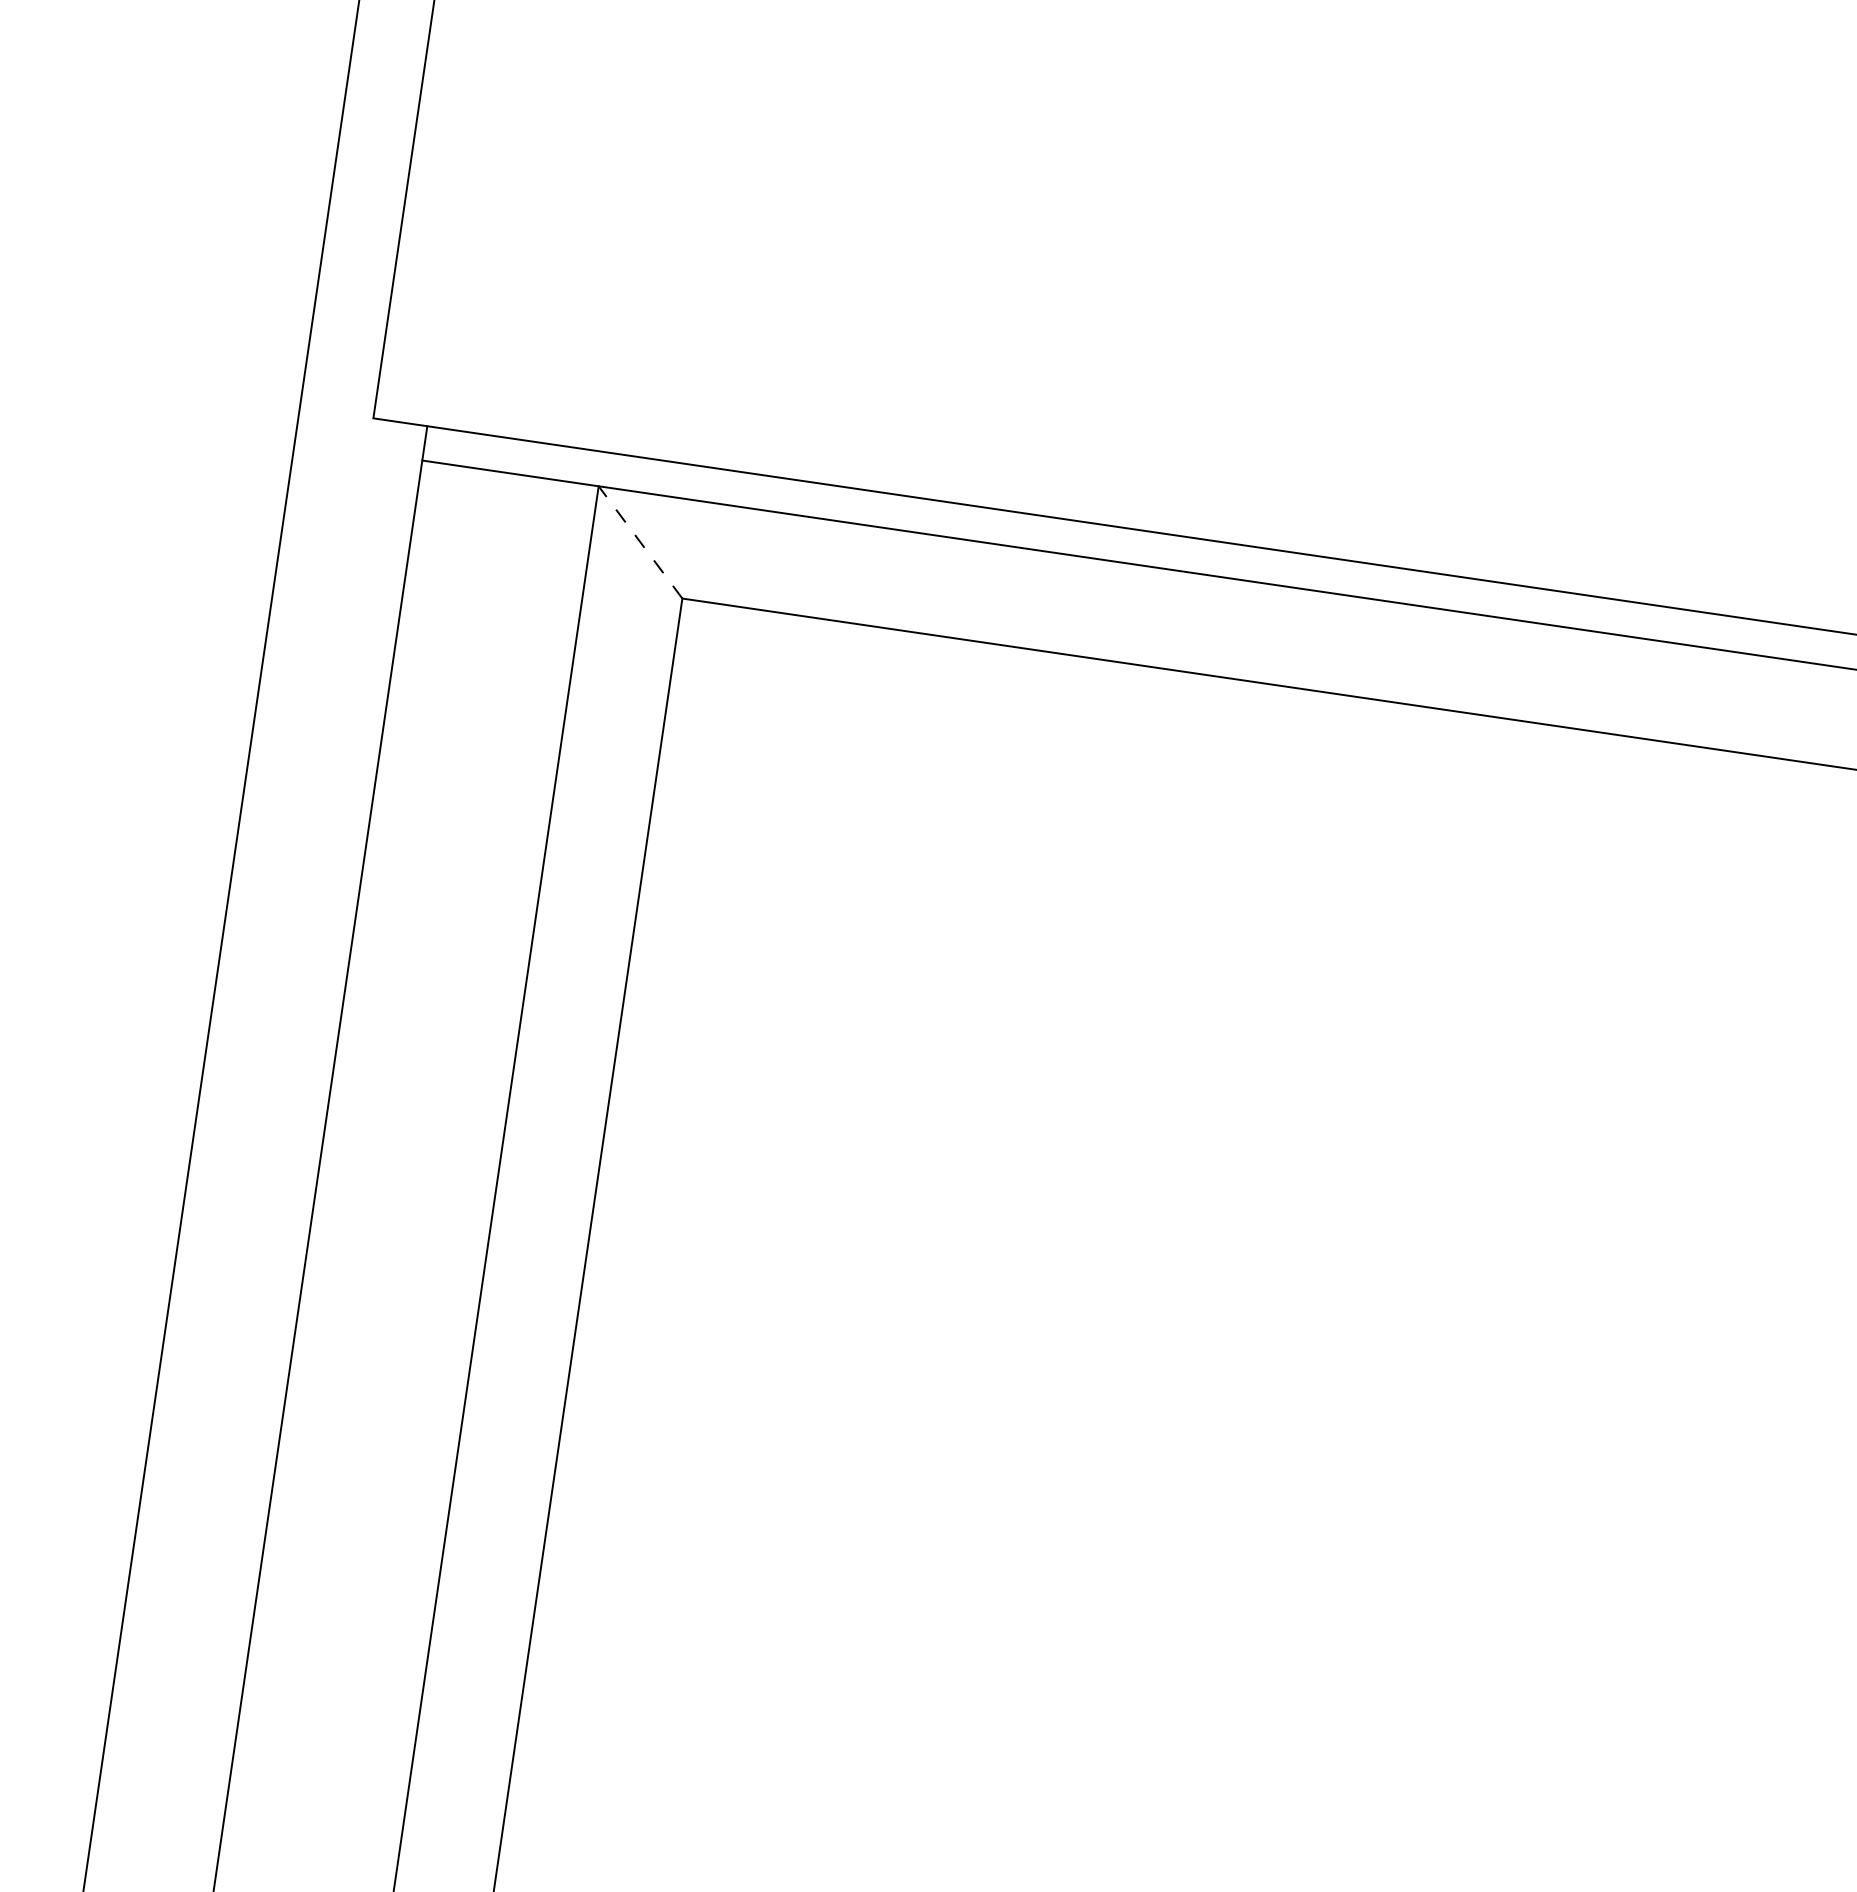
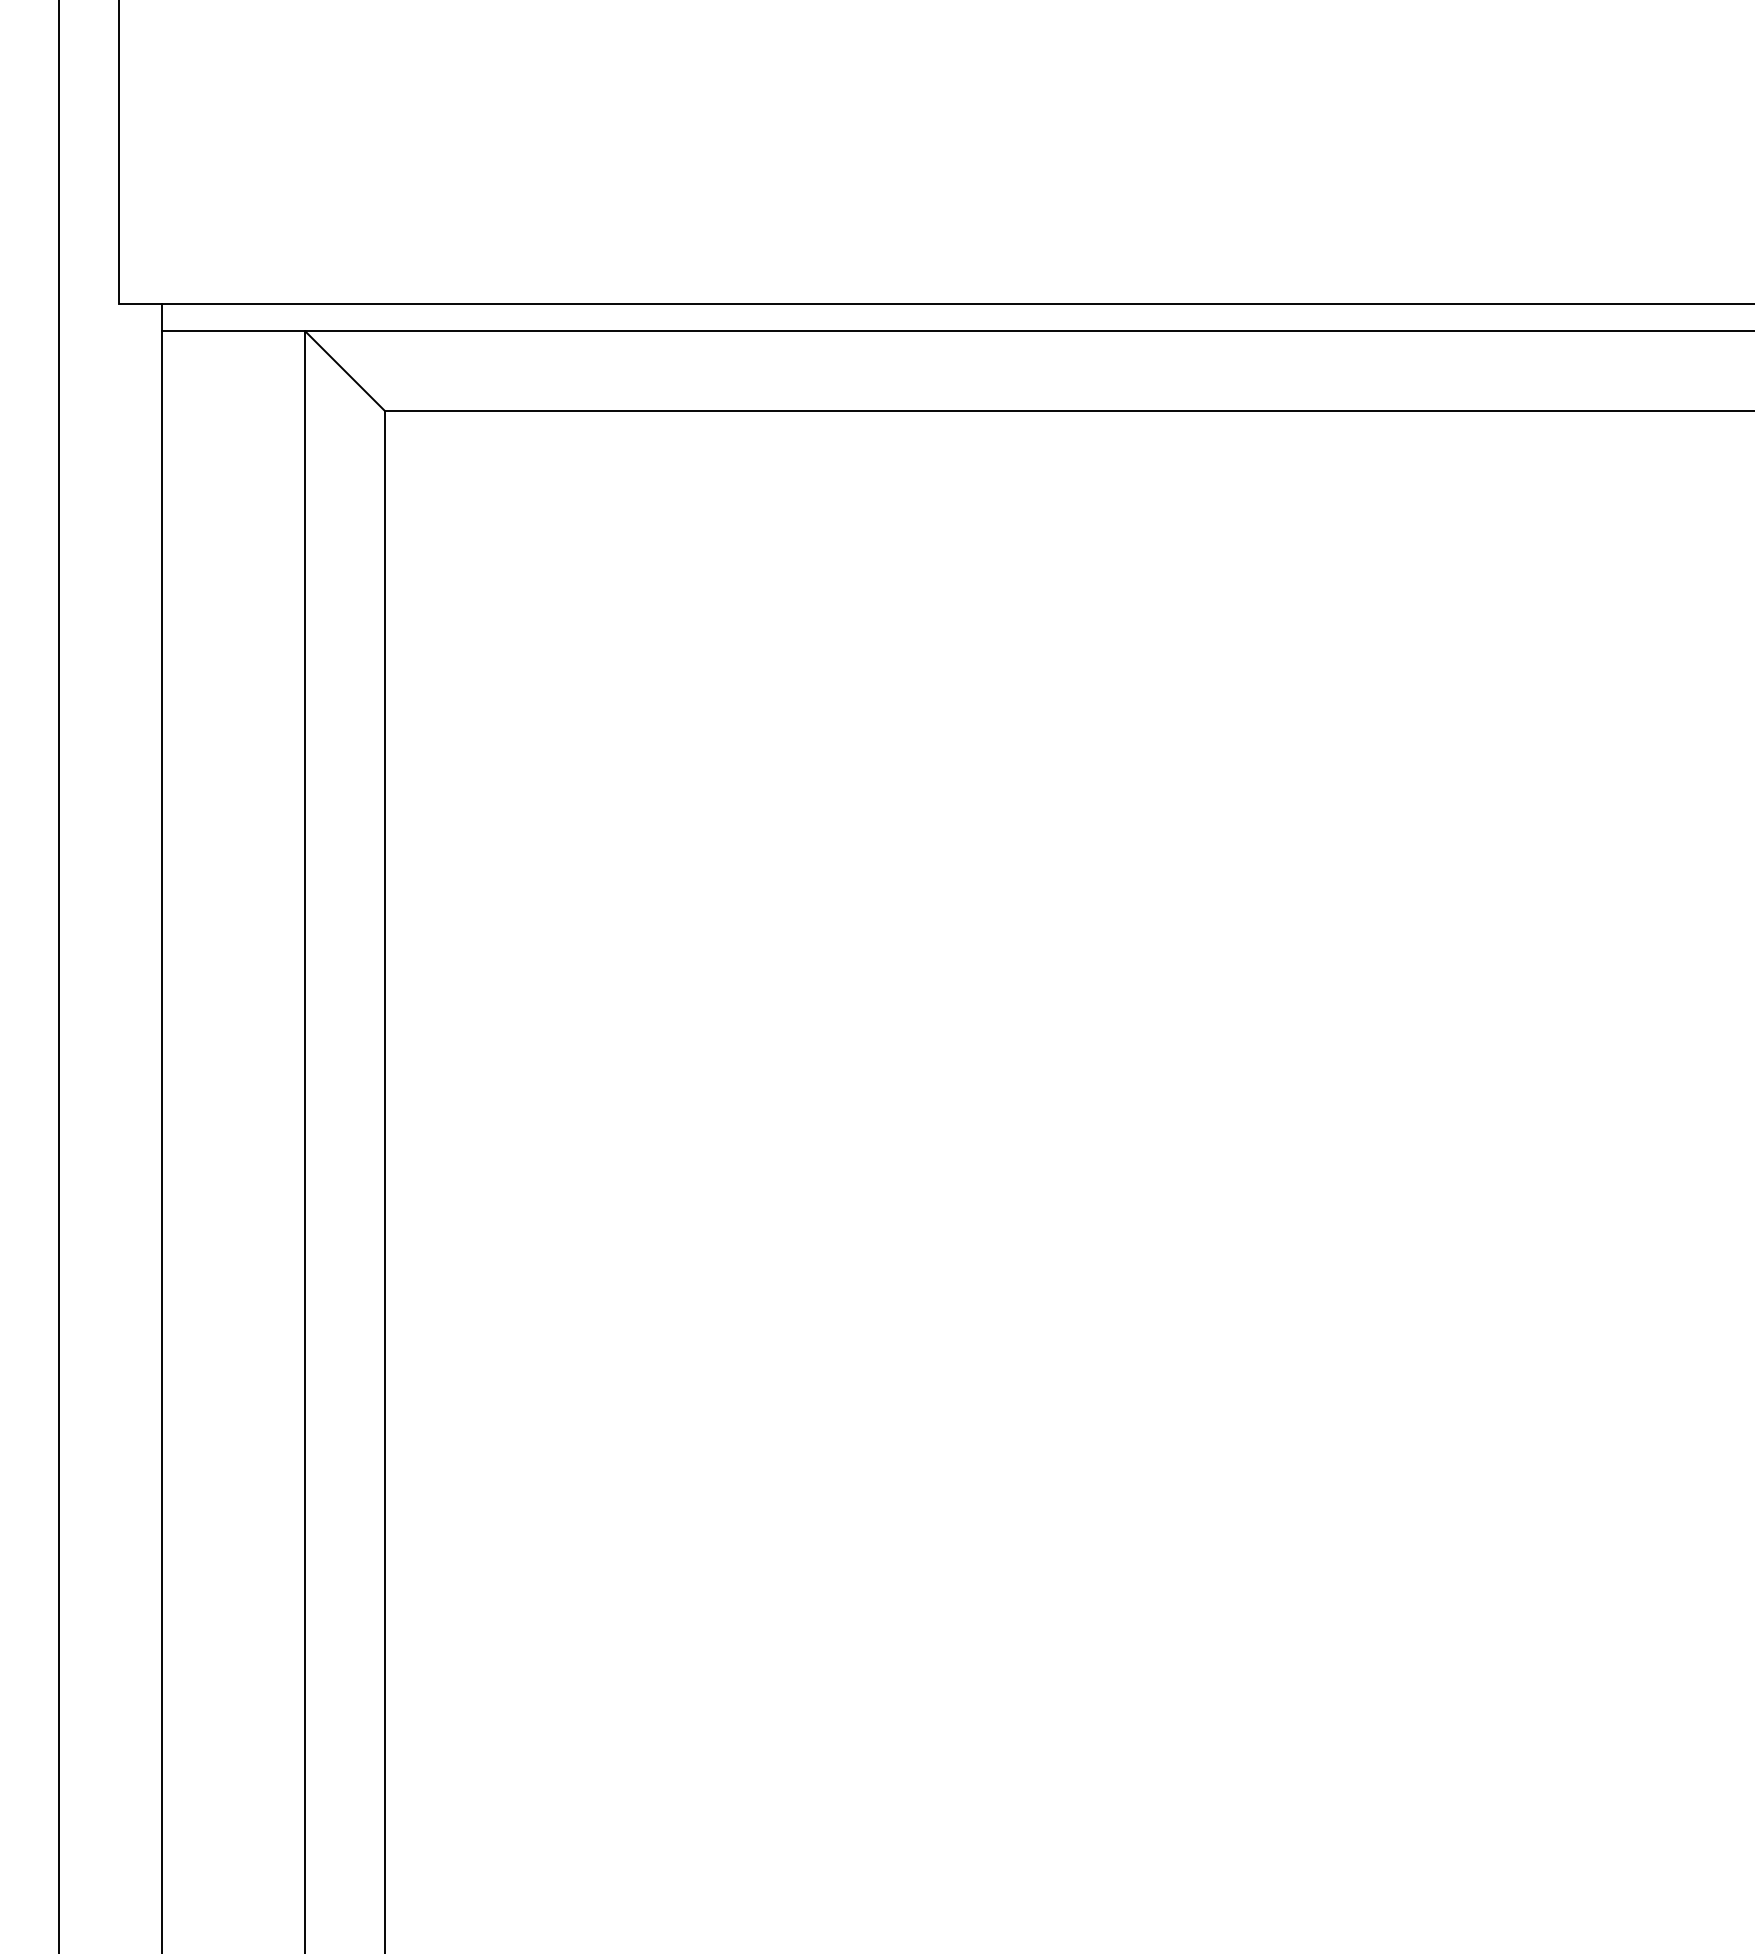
line: (640, 541) -> (344, 370), dashed -> solid

